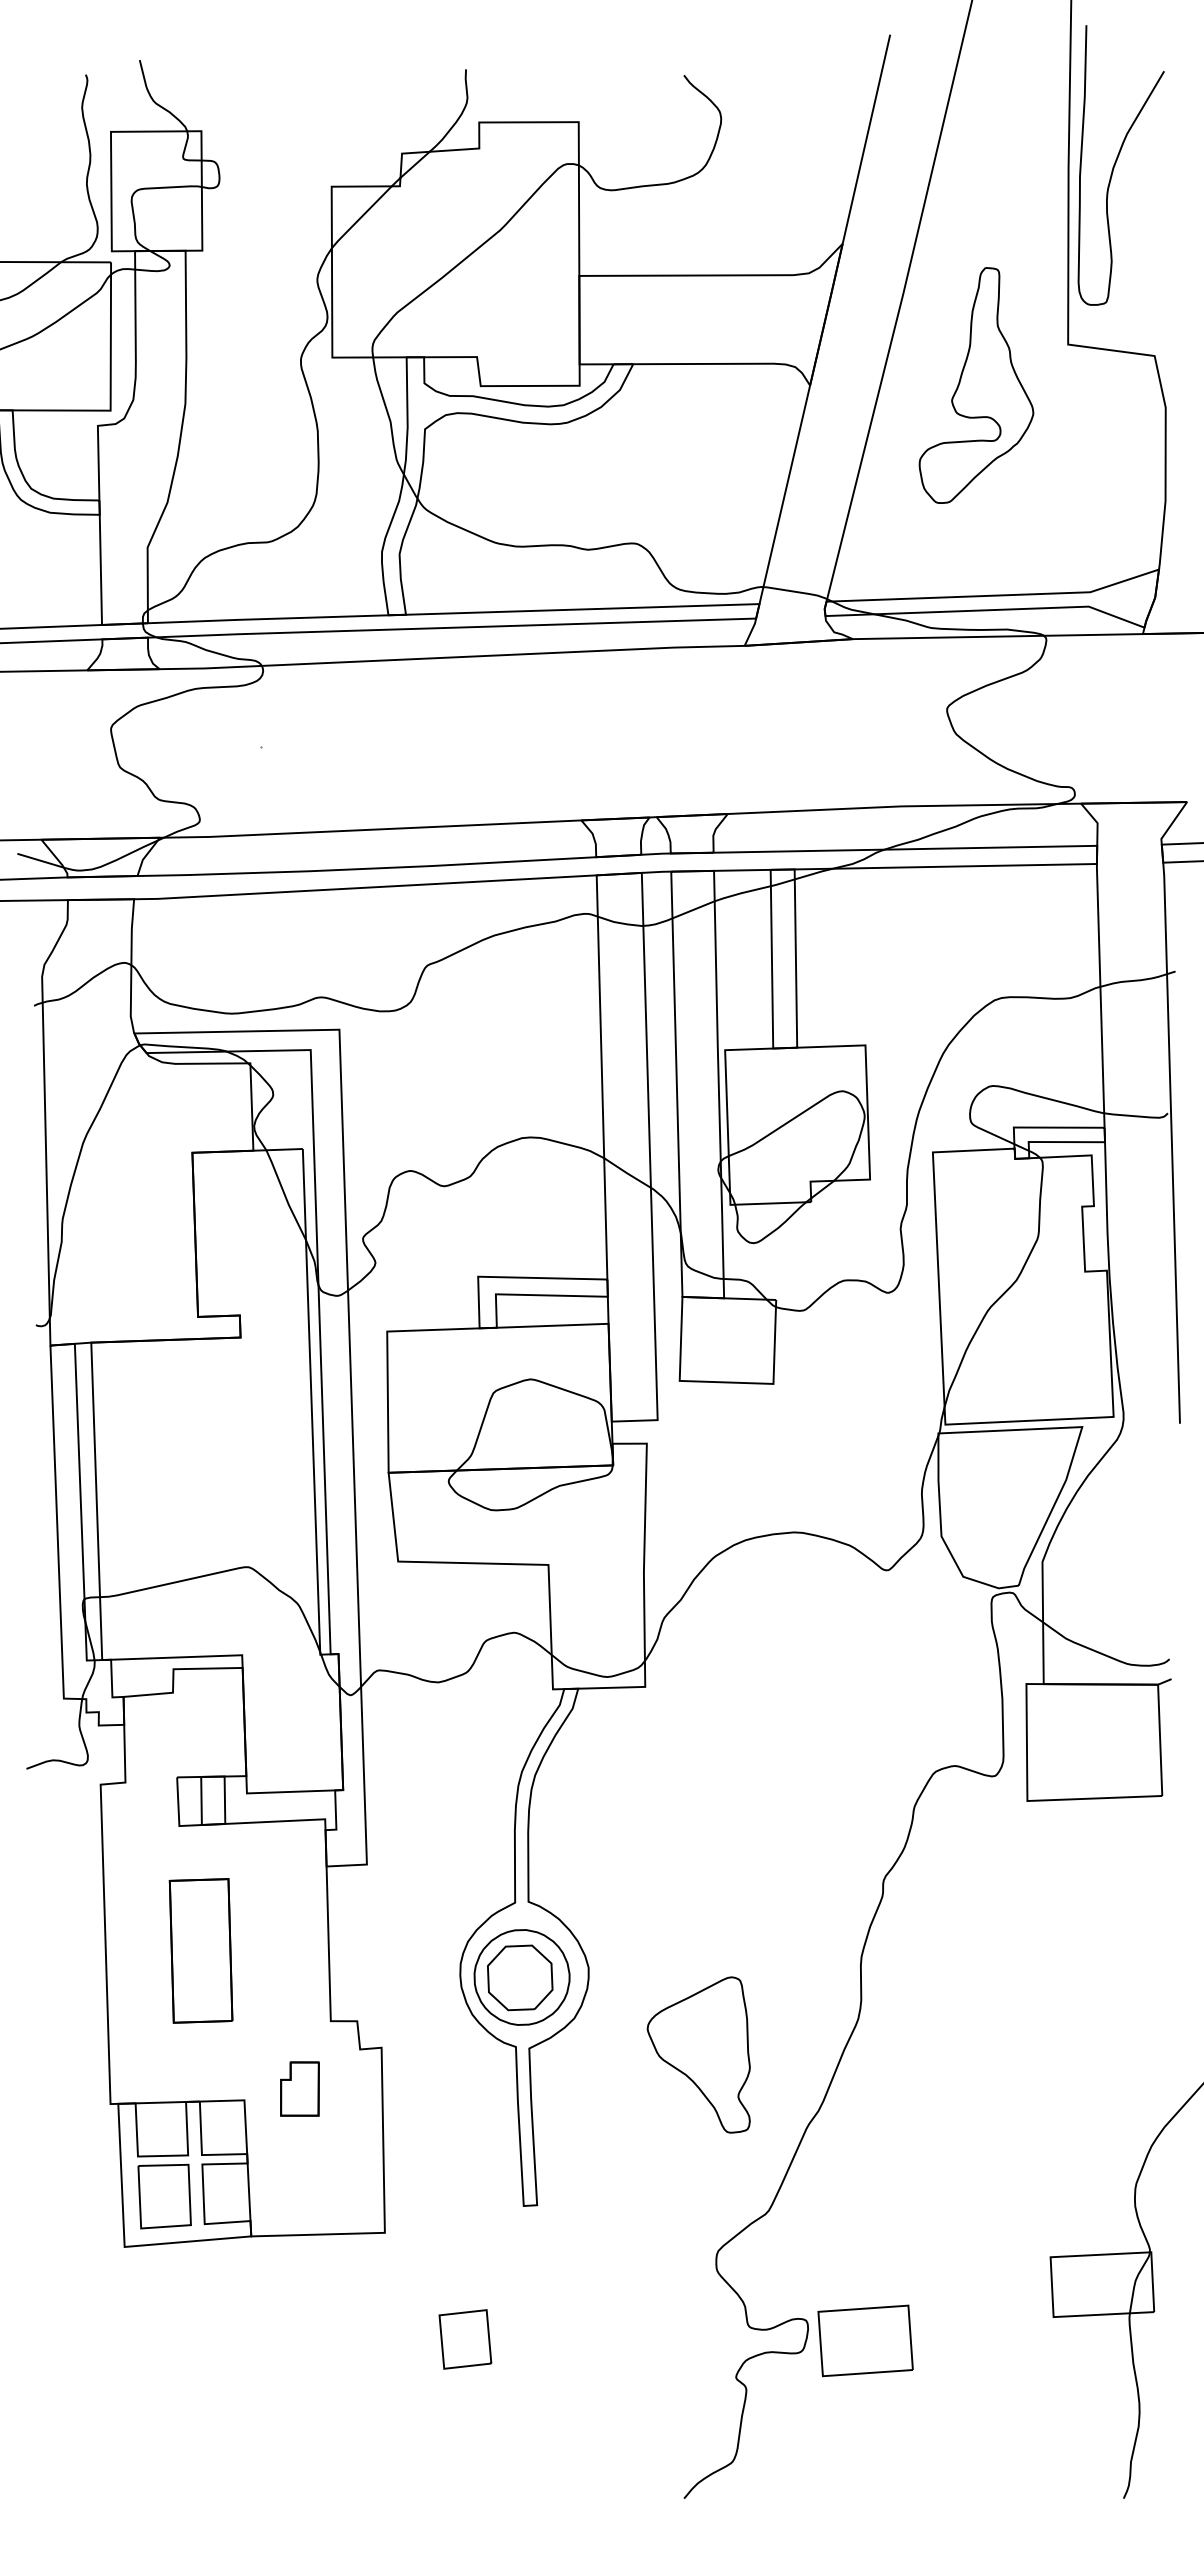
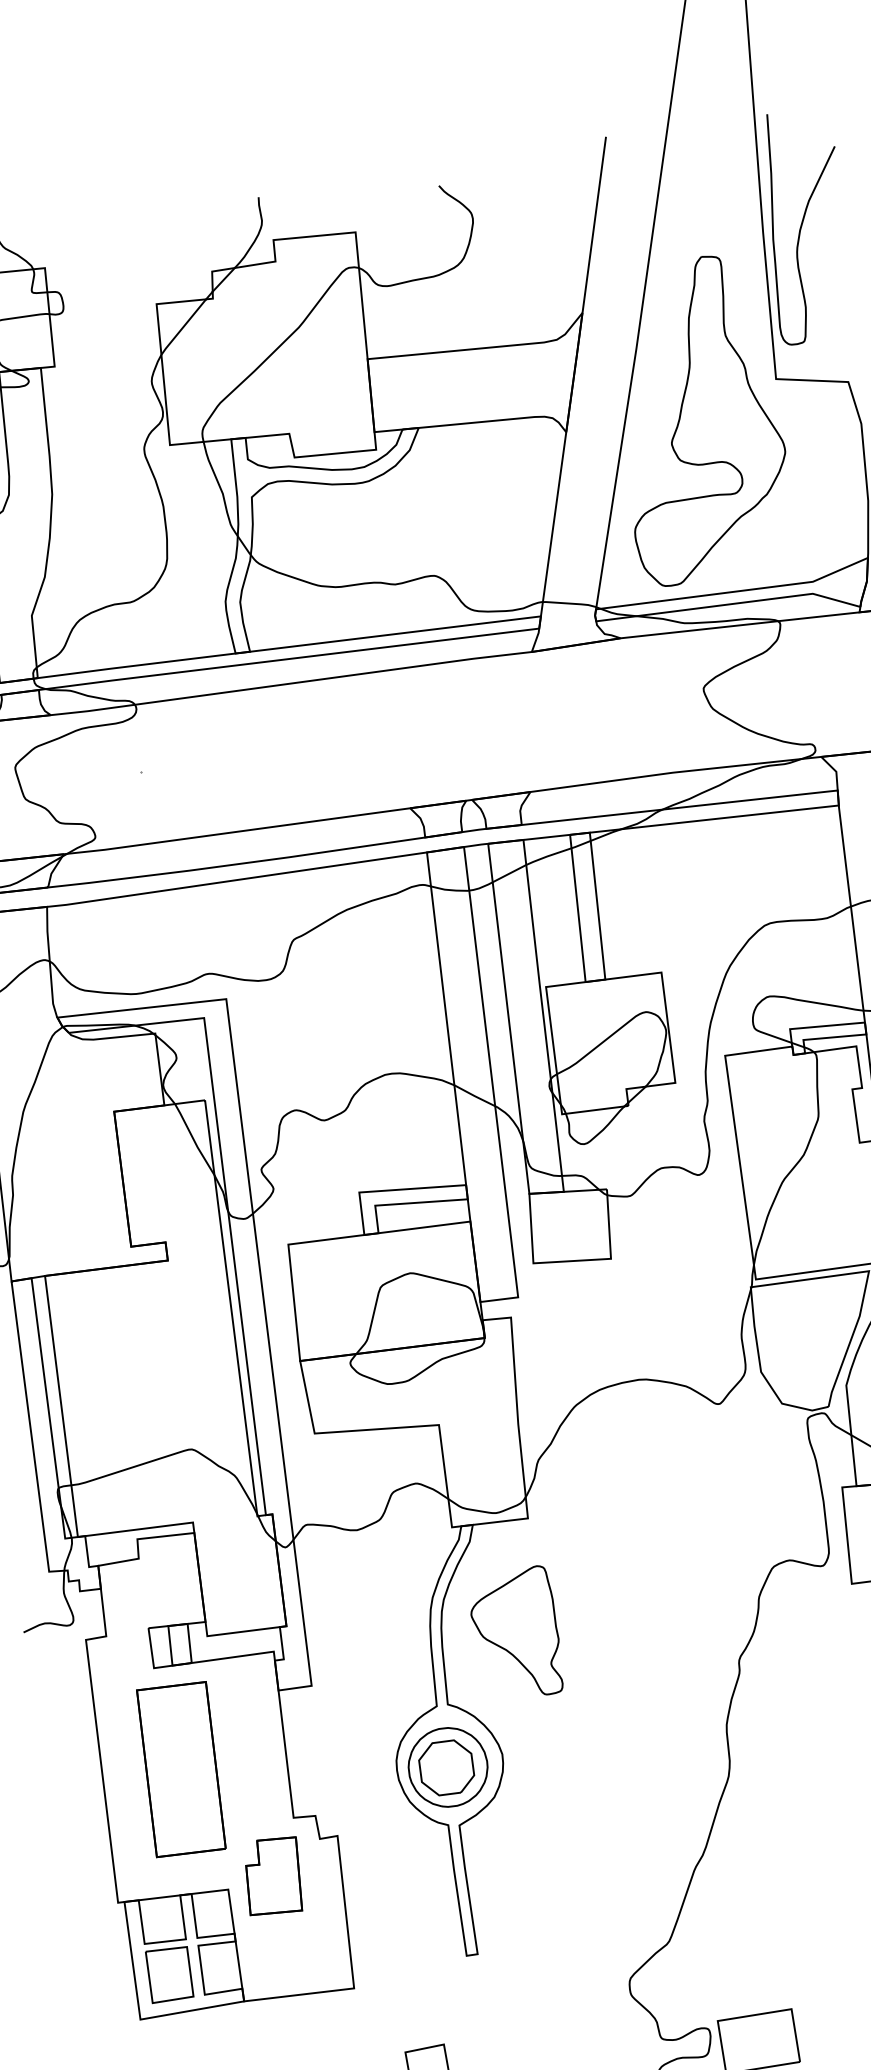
part: (976, 385) -> (703, 419), size x1.67
part: (200, 1950) -> (180, 1769), size x1.43
part: (698, 2054) -> (515, 1632), moved
part: (299, 2088) -> (272, 1875), size x1.67

